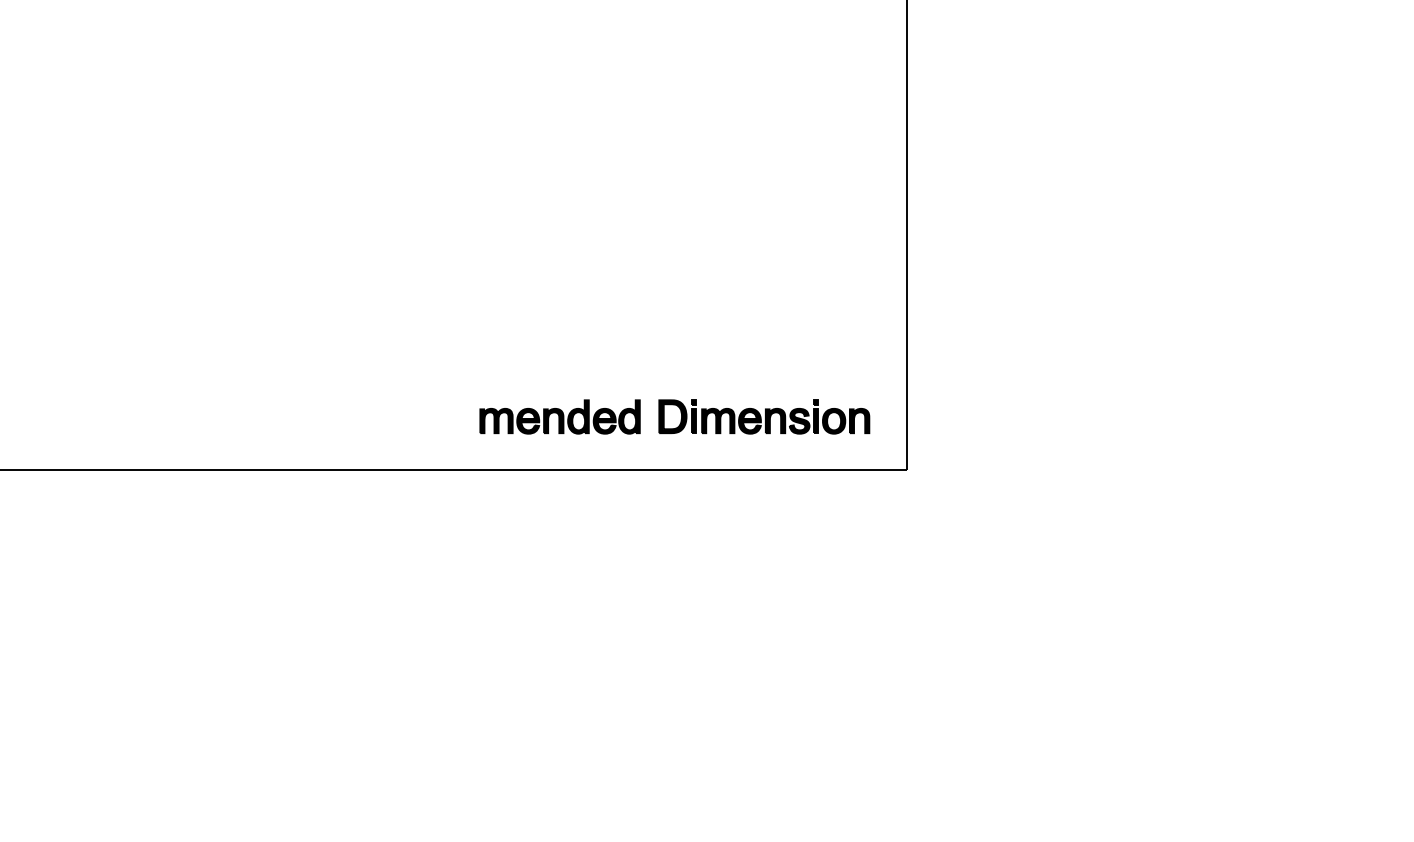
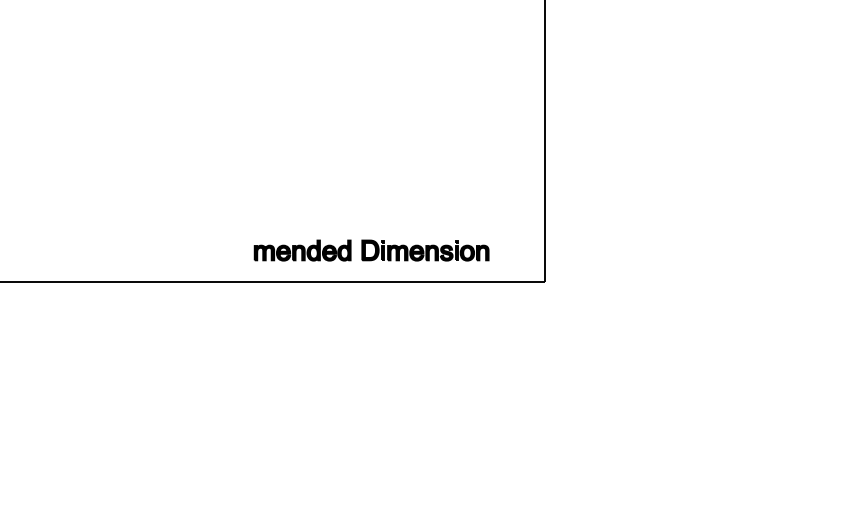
part: (674, 416) -> (371, 250), moved

